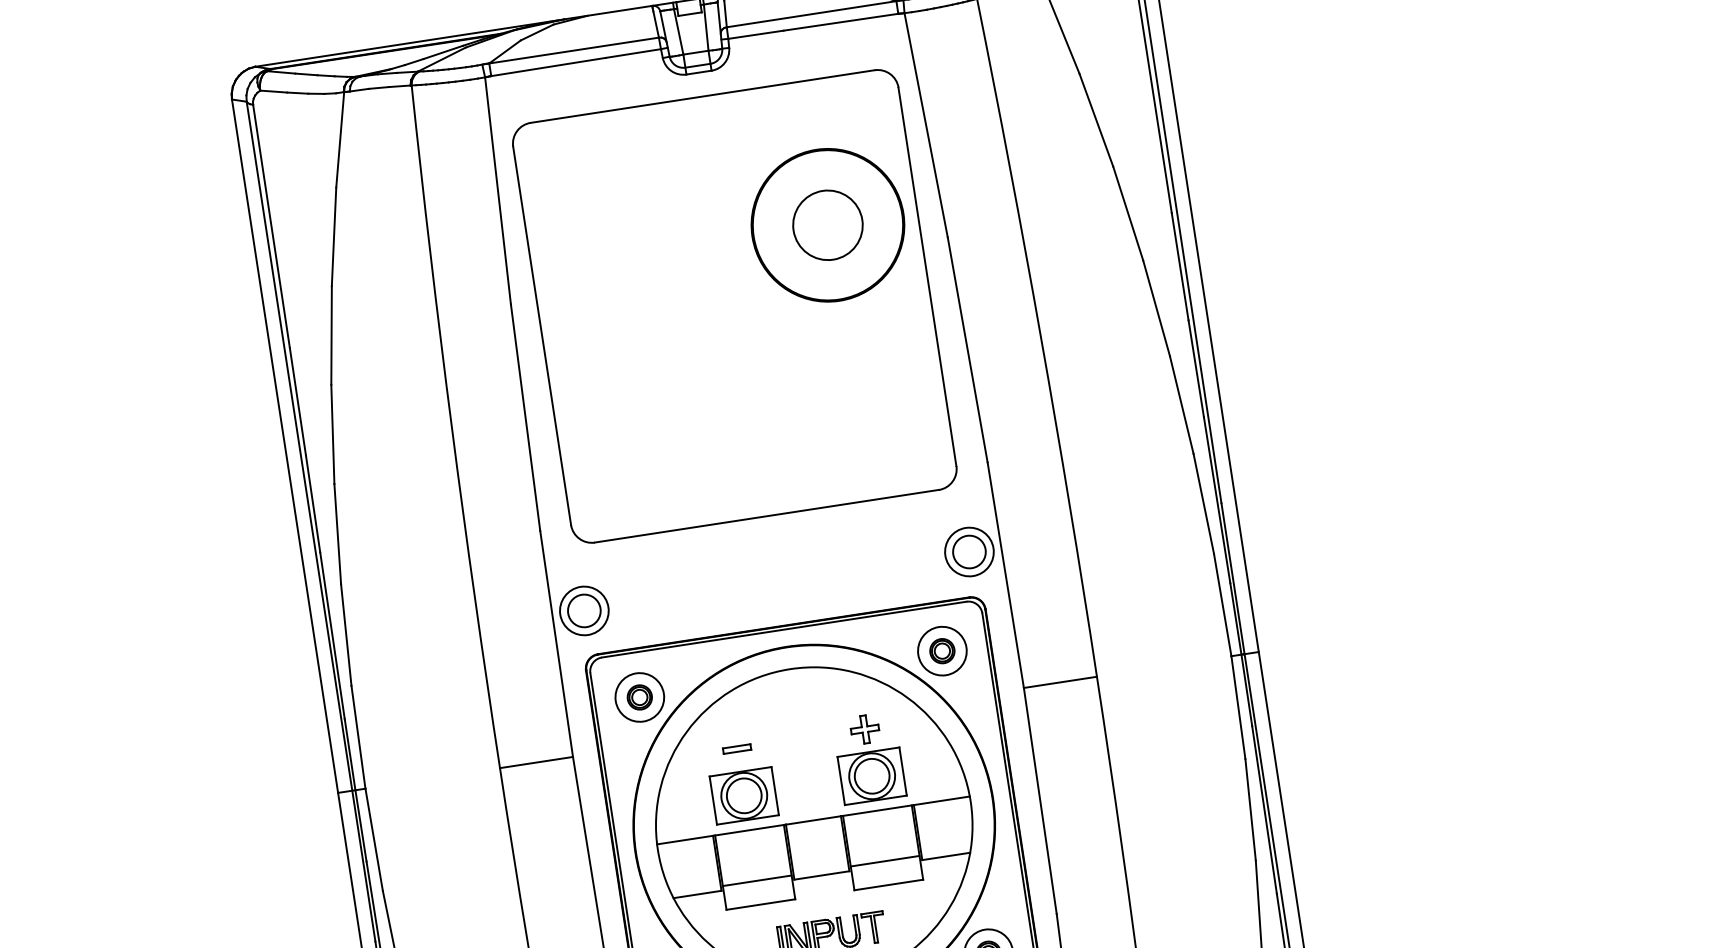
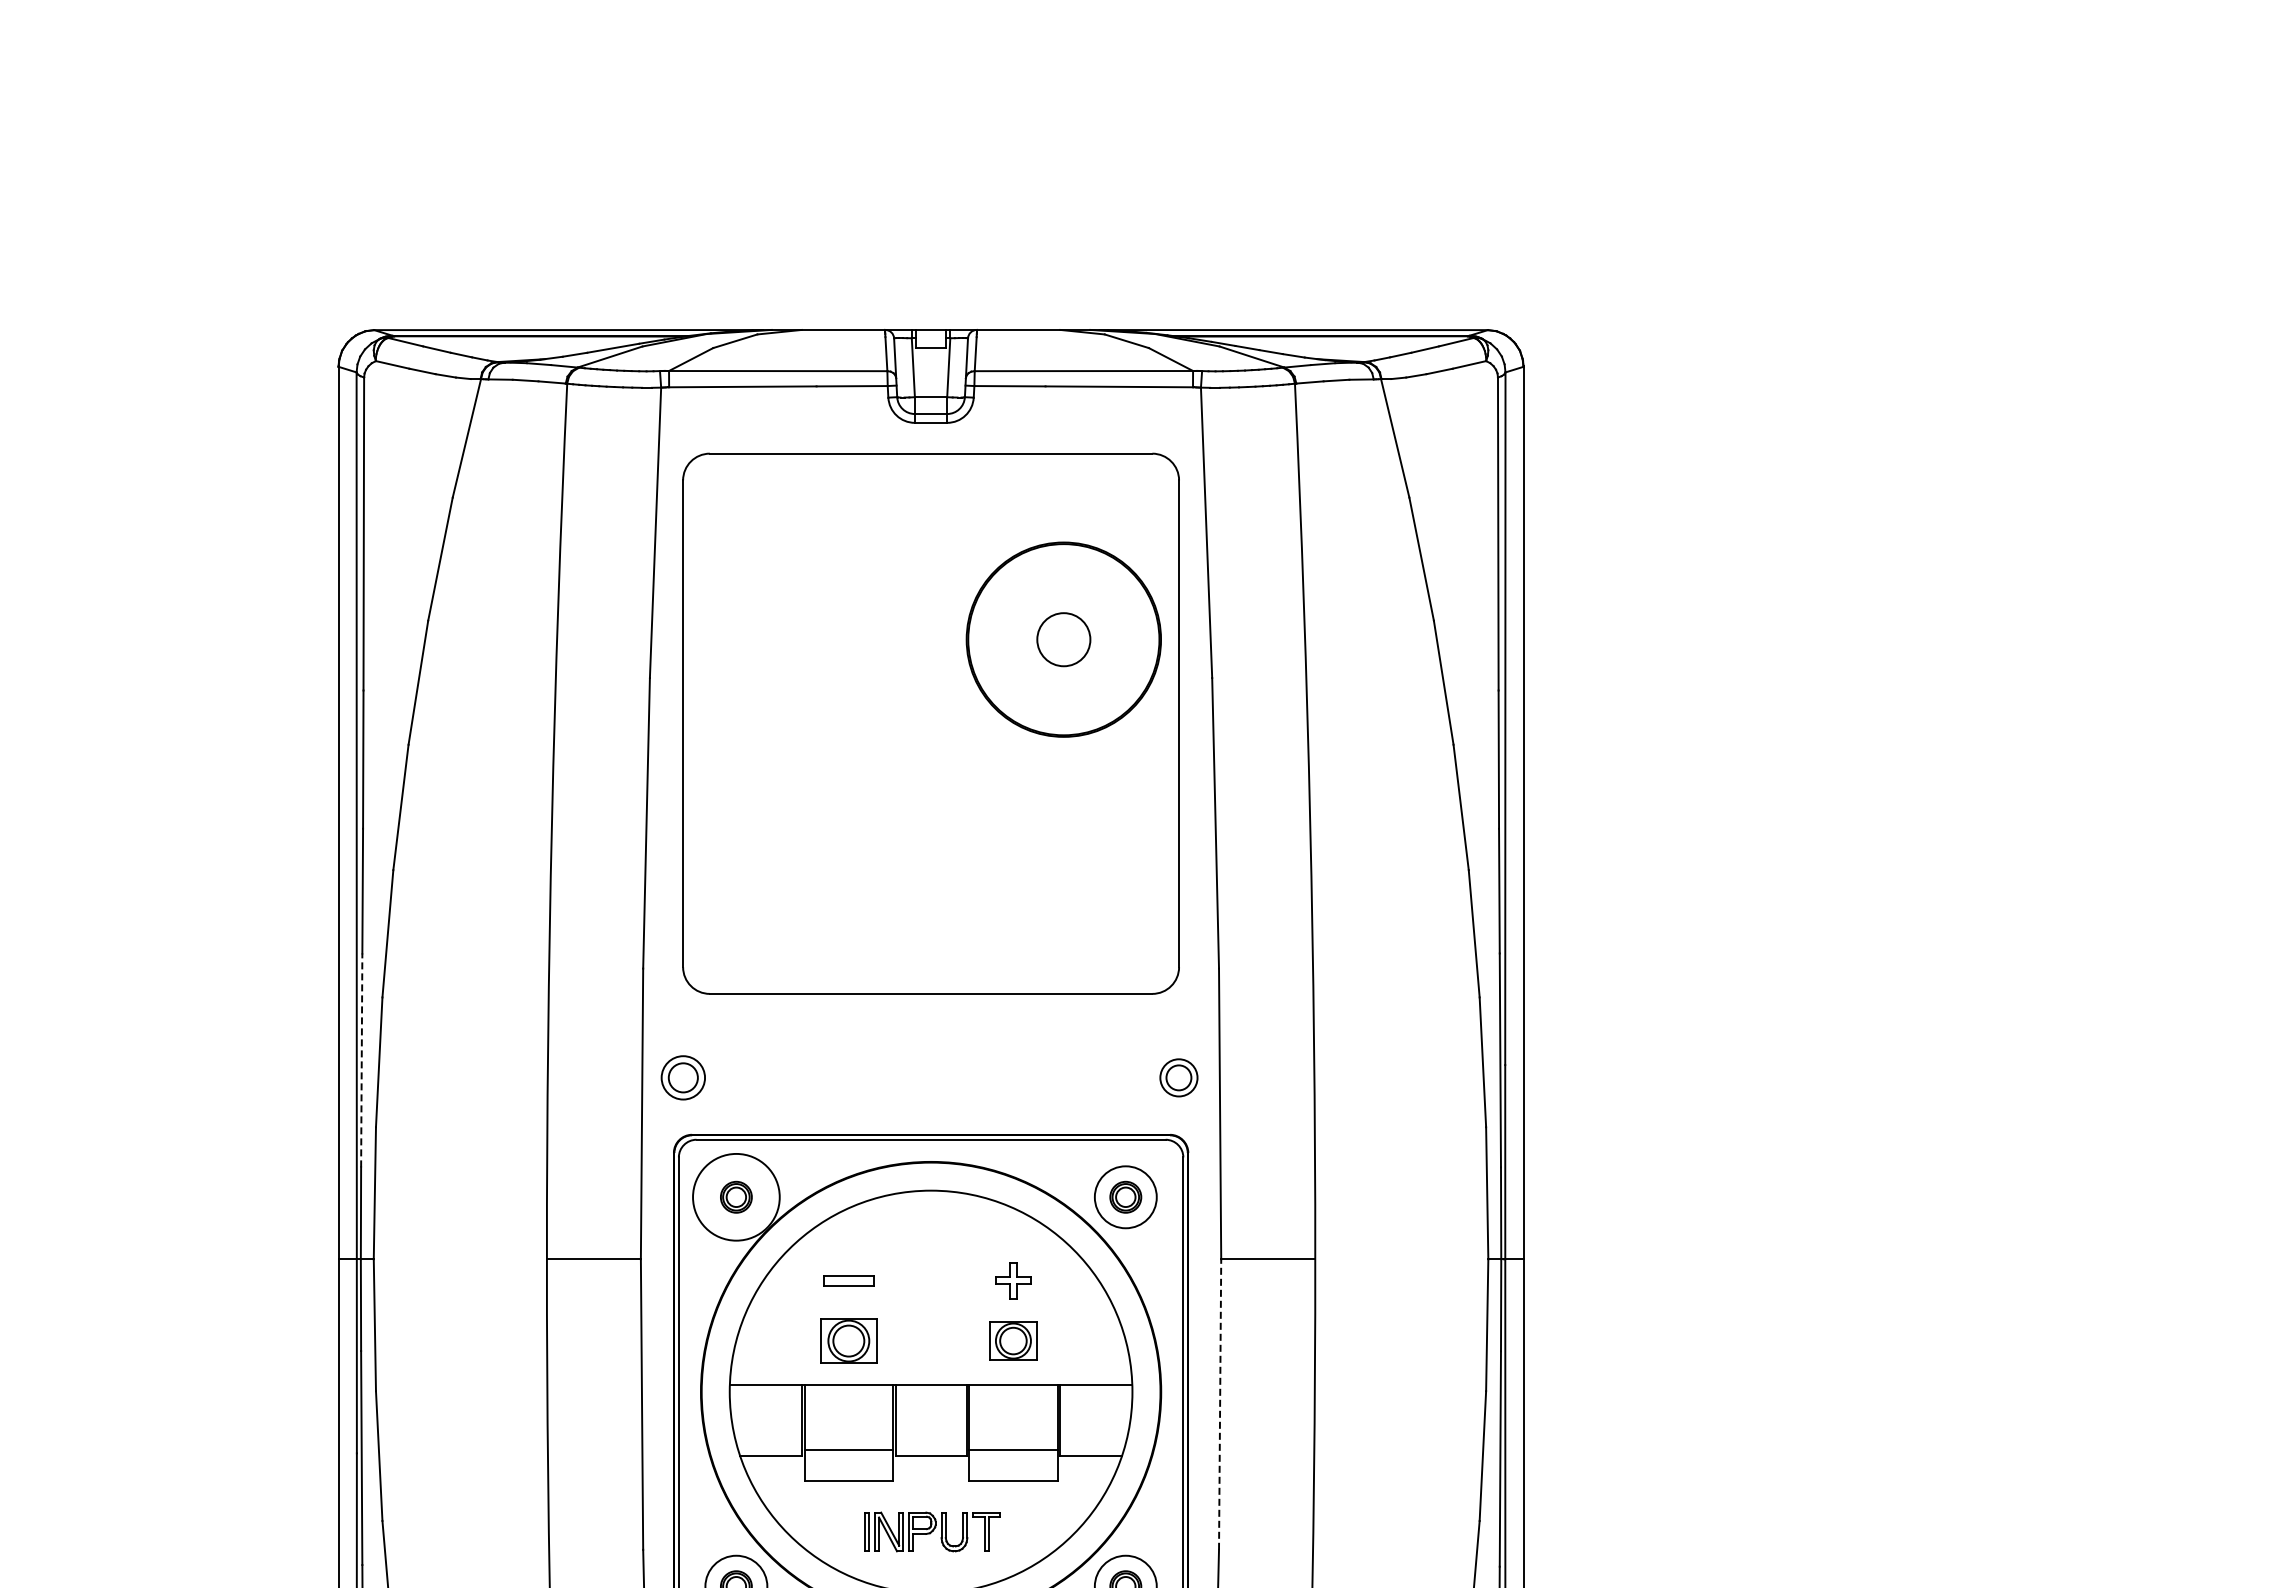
circle: (827, 225) -> (1063, 639), size x0.6
part: (969, 551) -> (1178, 1077), size x0.6
part: (584, 610) -> (683, 1077), size x0.7
line: (332, 635) -> (361, 1060), solid -> dashed
circle: (639, 697) -> (736, 1197), size x1.4
part: (736, 748) -> (848, 1280), size x1.4
part: (872, 775) -> (1013, 1340), size x0.6
part: (743, 795) -> (848, 1340), size x0.7
line: (1040, 800) -> (1220, 1404), solid -> dashed

